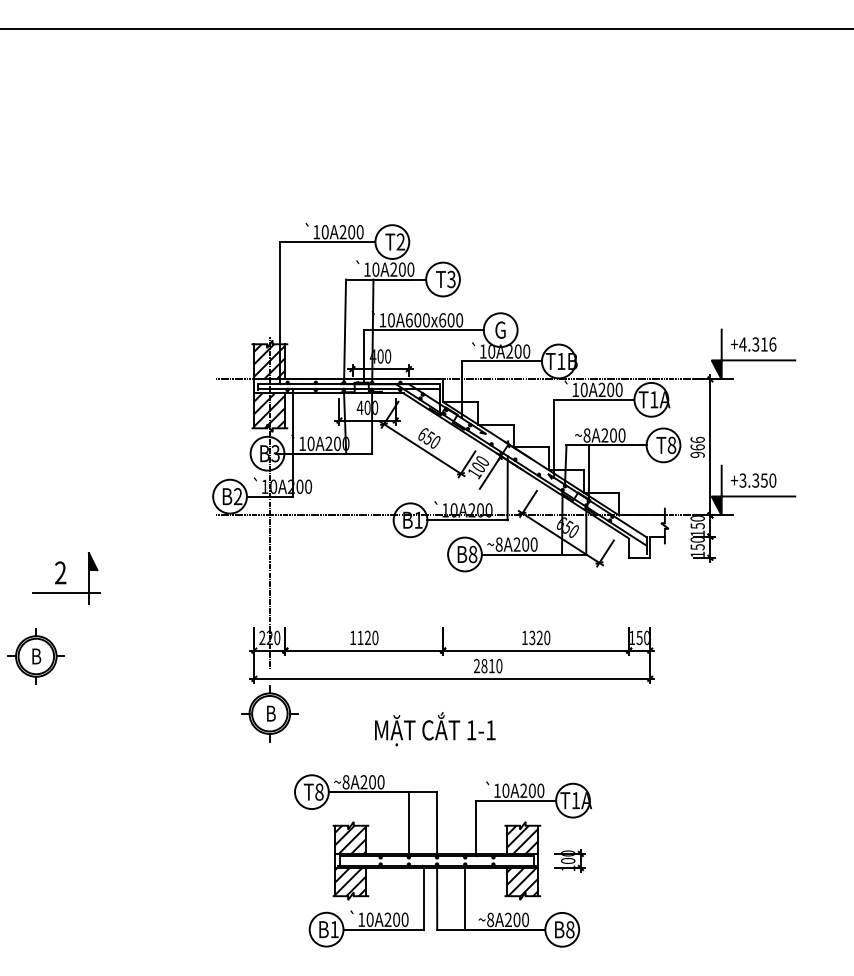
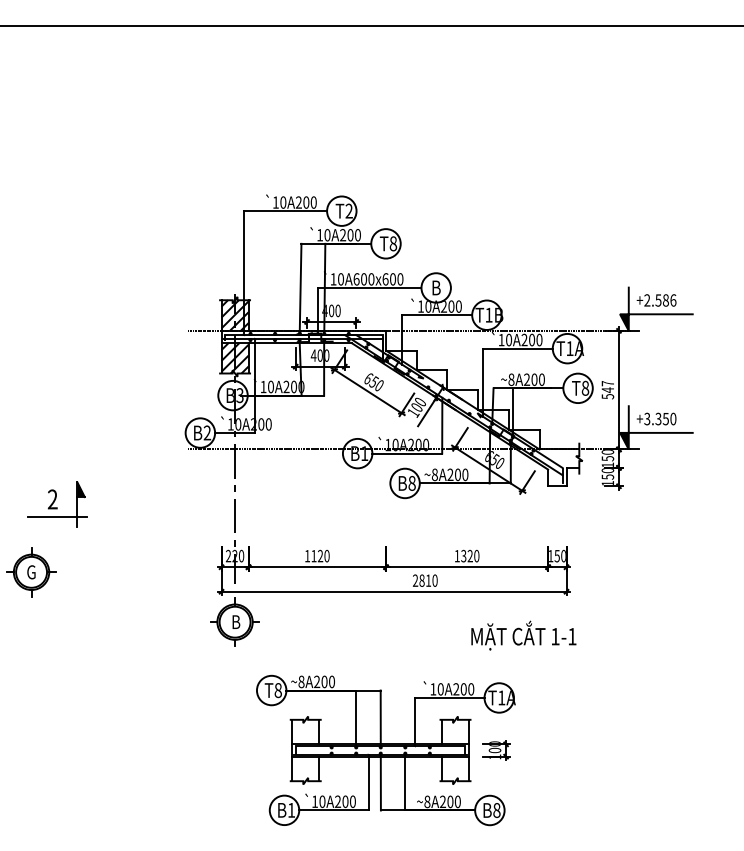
text: (451, 278) -> (393, 242), T3 -> T8
text: (500, 329) -> (436, 287), G -> B
text: (753, 344) -> (656, 300), +4.316 -> +2.586
text: (697, 446) -> (607, 389), 966 -> 547
text: (36, 656) -> (31, 572), B -> G
text: (435, 729) -> (524, 635), moved
hatch: (350, 839) -> (305, 731), removed
hatch: (522, 839) -> (455, 731), removed
hatch: (350, 882) -> (305, 769), removed
hatch: (522, 882) -> (455, 769), removed

